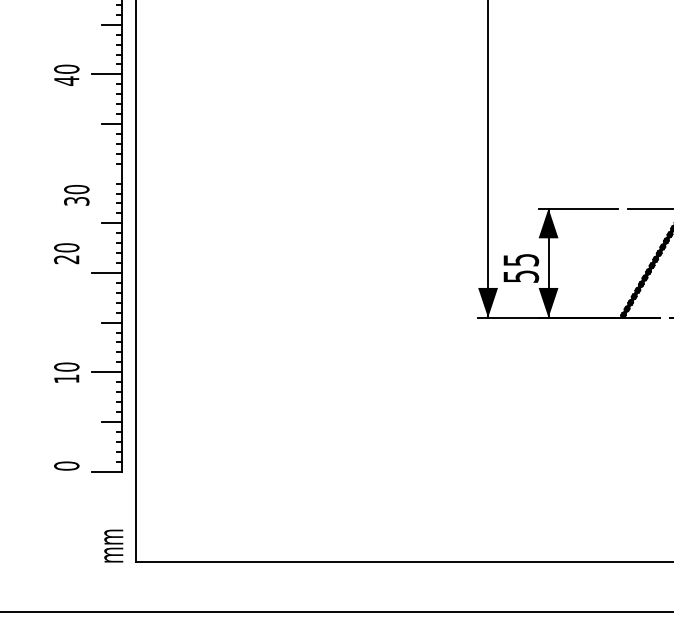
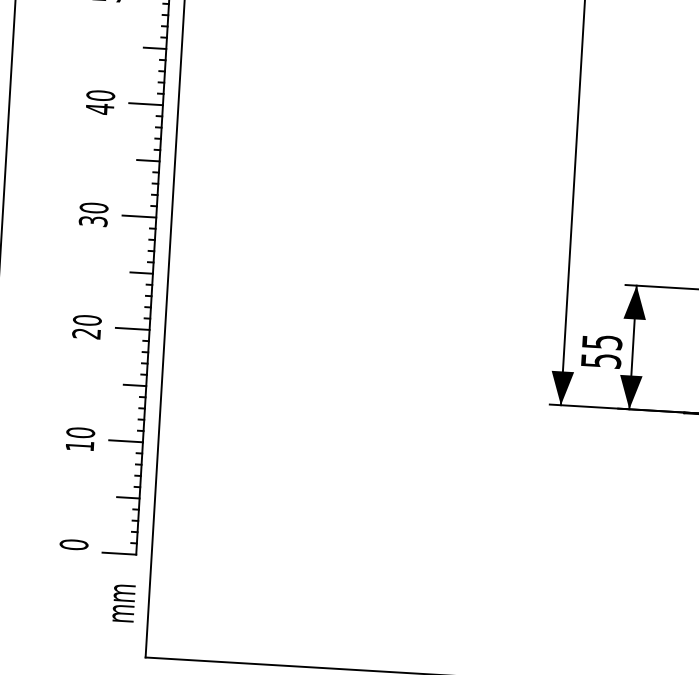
line: (107, 173) -> (139, 216), added
text: (76, 195) -> (93, 214), moved
text: (66, 253) -> (86, 326), moved
text: (113, 545) -> (123, 602), moved

